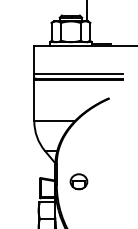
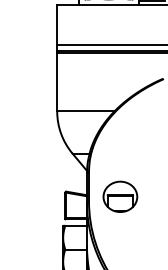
part: (78, 181) -> (119, 196), size x1.43

